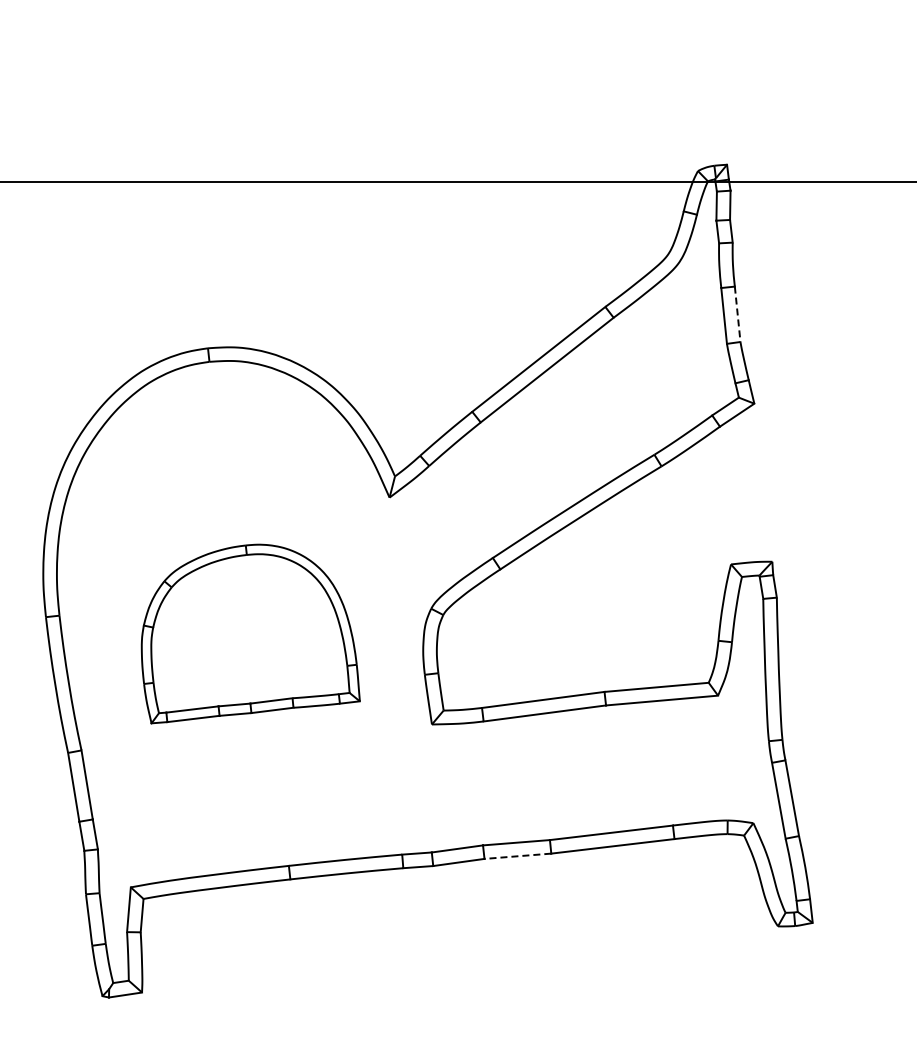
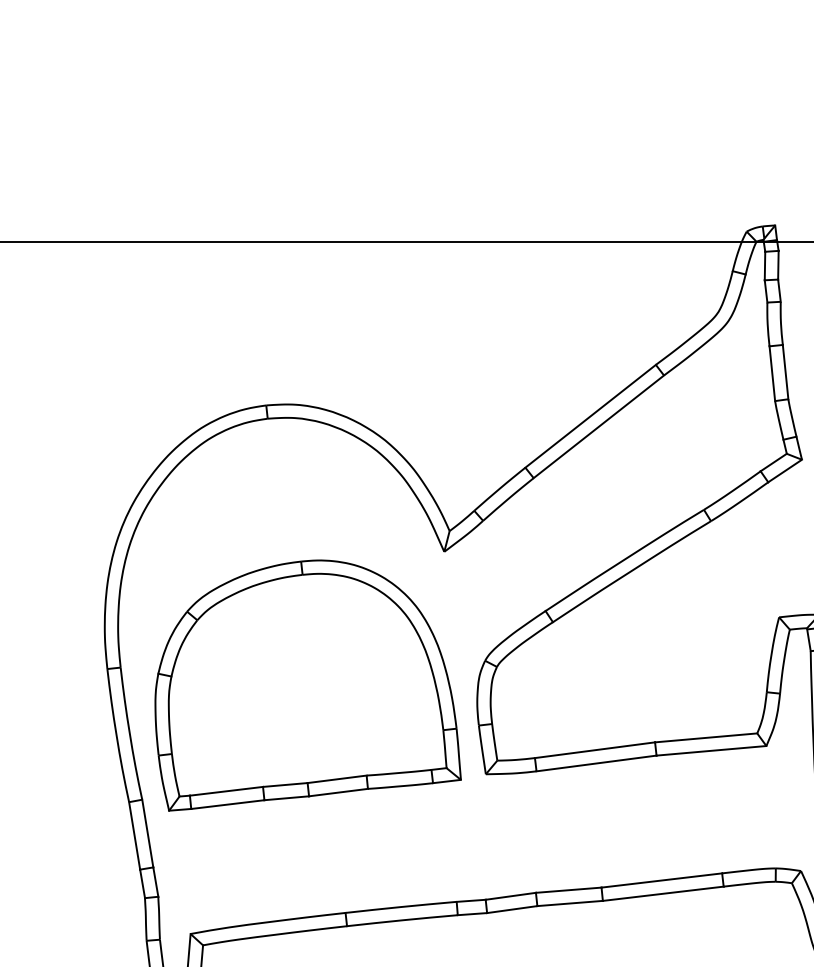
line: (737, 314) -> (785, 372), dashed -> solid
part: (250, 633) -> (307, 685), size x1.43
line: (517, 856) -> (569, 903), dashed -> solid

